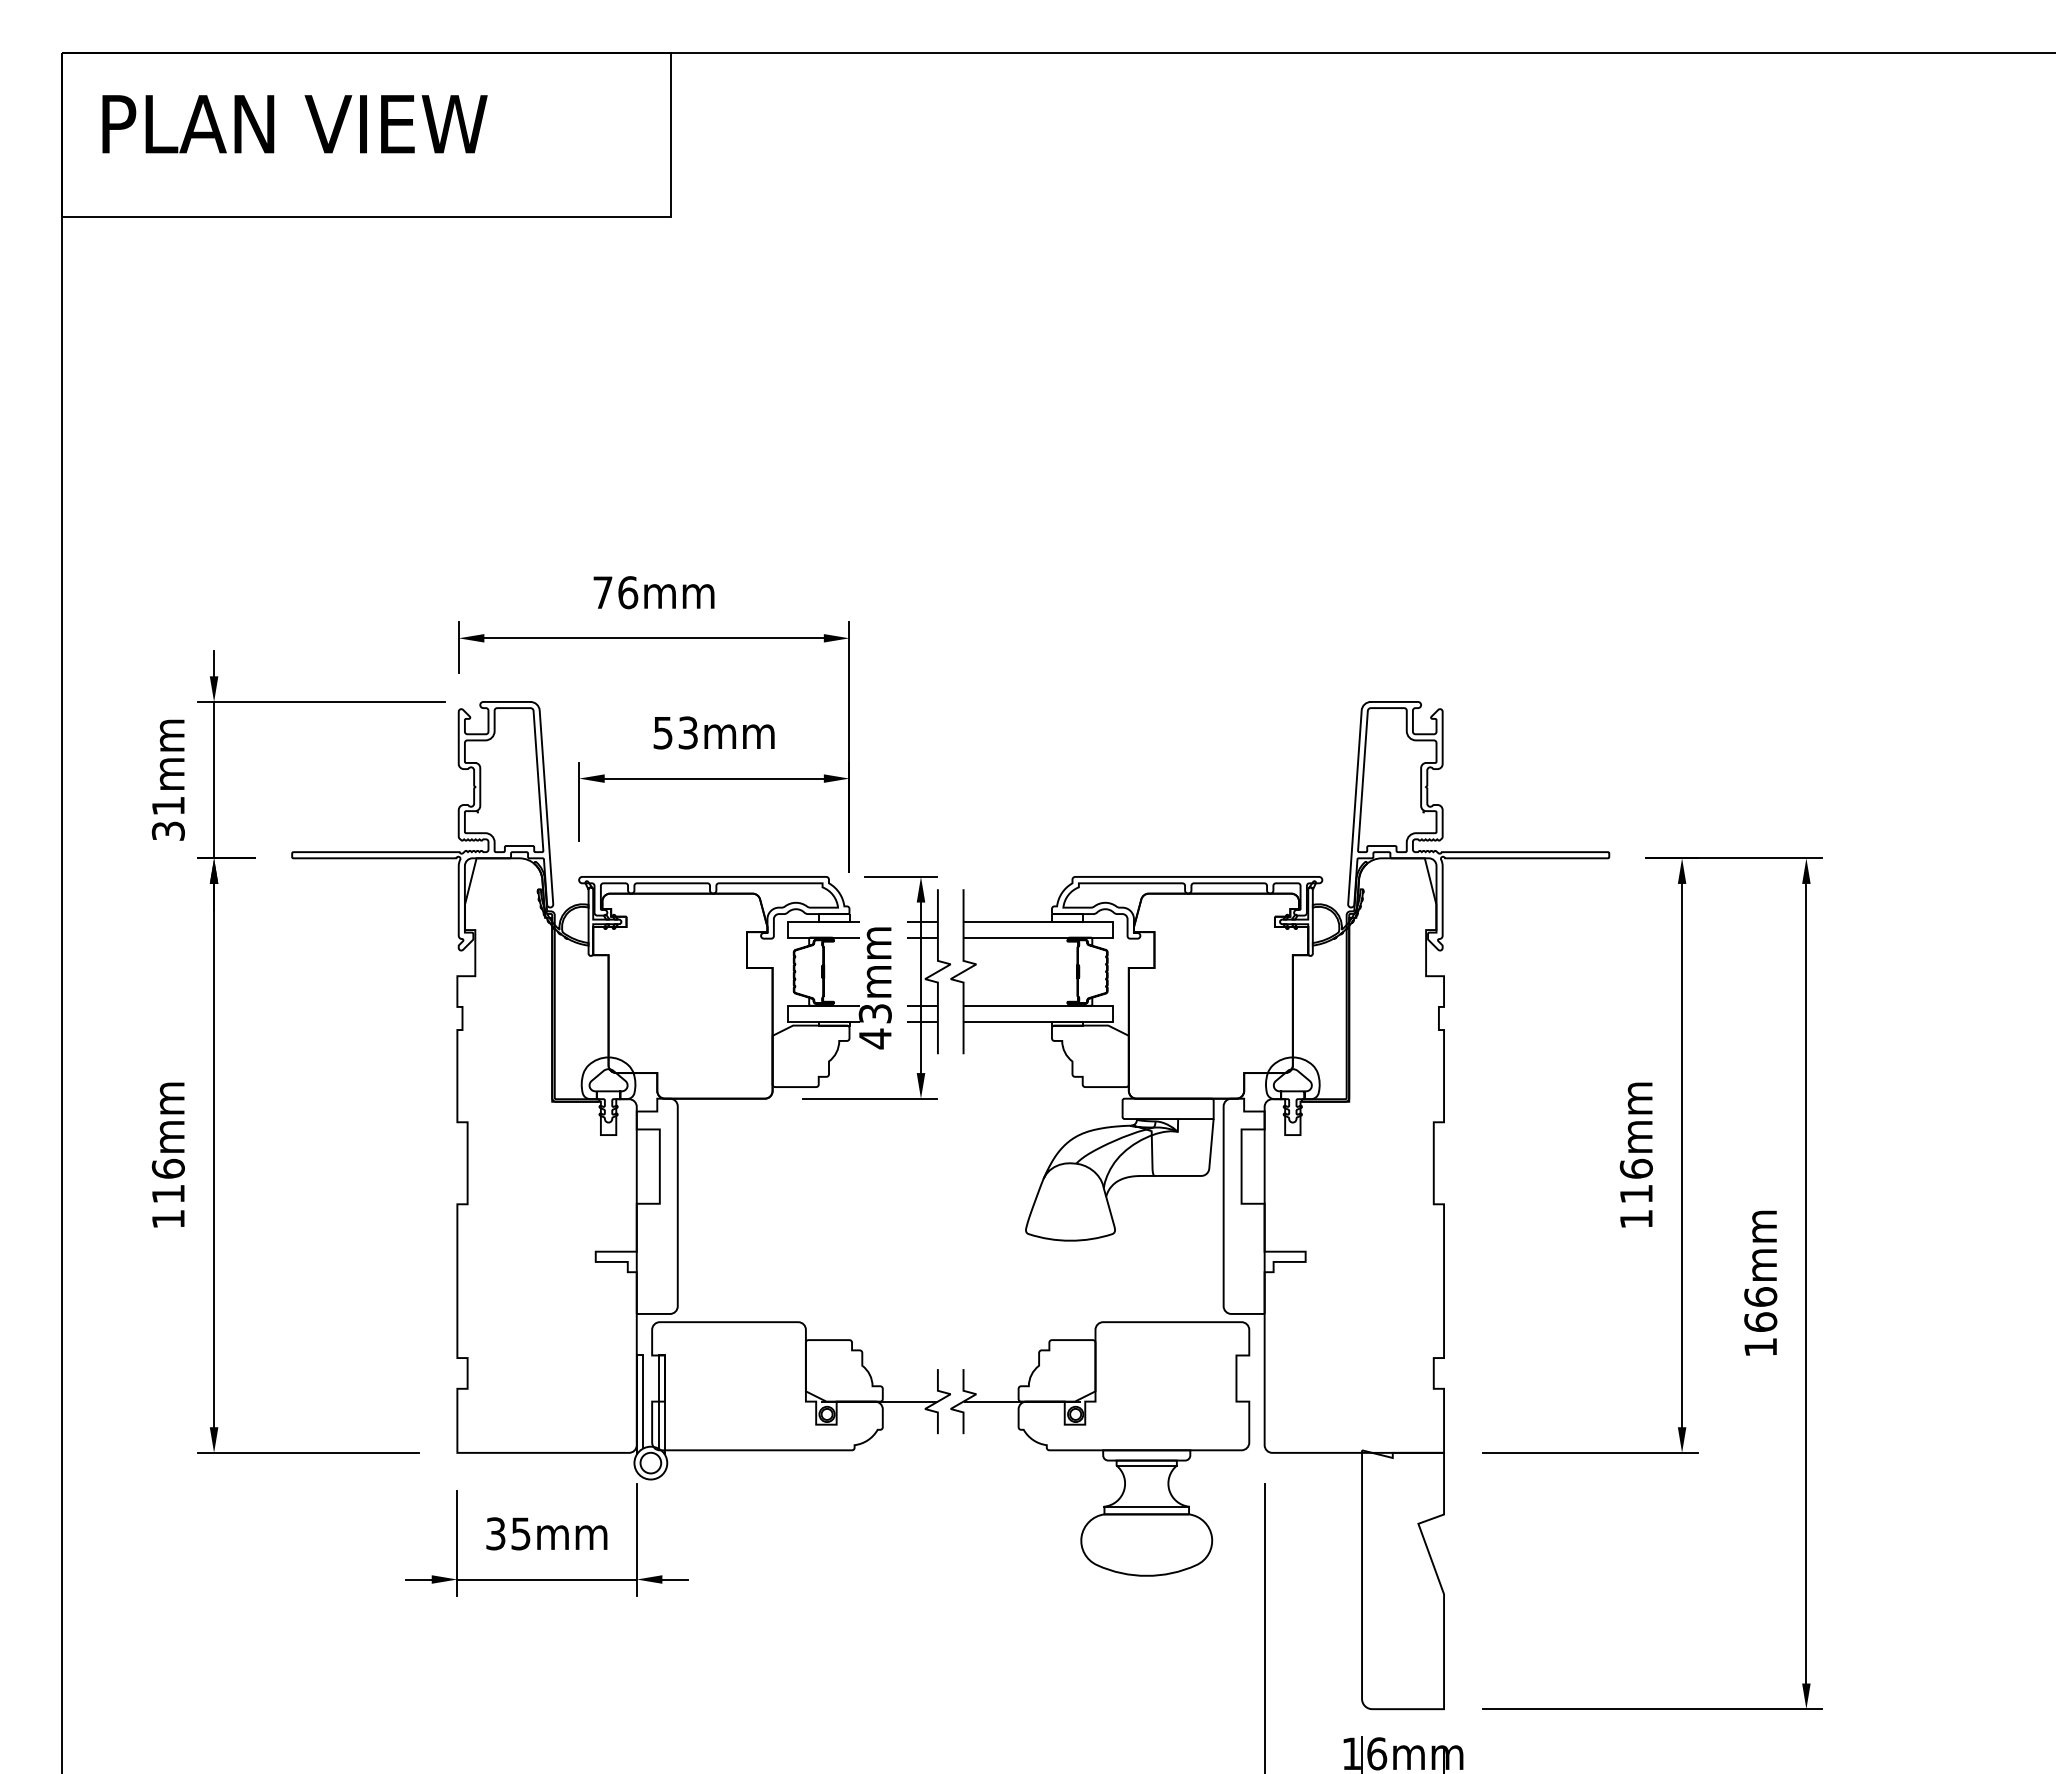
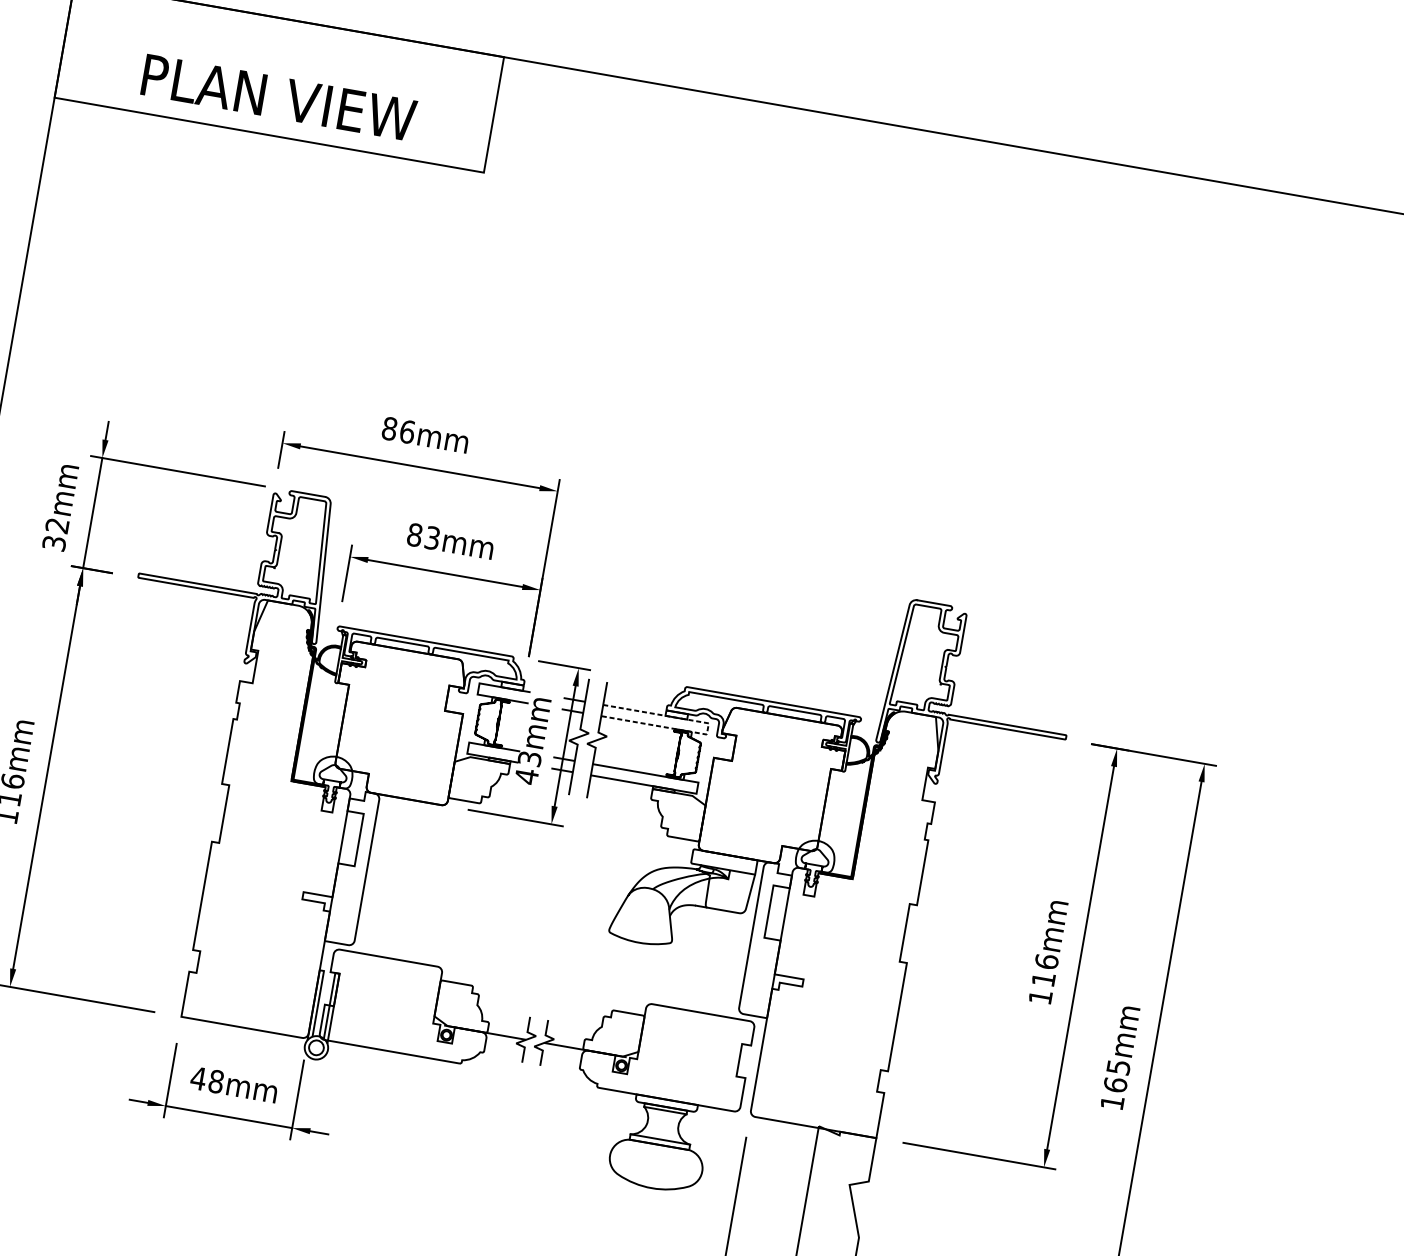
text: (294, 124) -> (278, 97), moved
text: (602, 592) -> (389, 428), 76mm -> 86mm
text: (662, 732) -> (414, 534), 53mm -> 83mm
text: (167, 806) -> (56, 525), 31mm -> 32mm
line: (1113, 929) -> (707, 728), solid -> dashed
text: (1760, 1296) -> (1118, 1066), 166mm -> 165mm
text: (507, 1533) -> (206, 1079), 35mm -> 48mm

